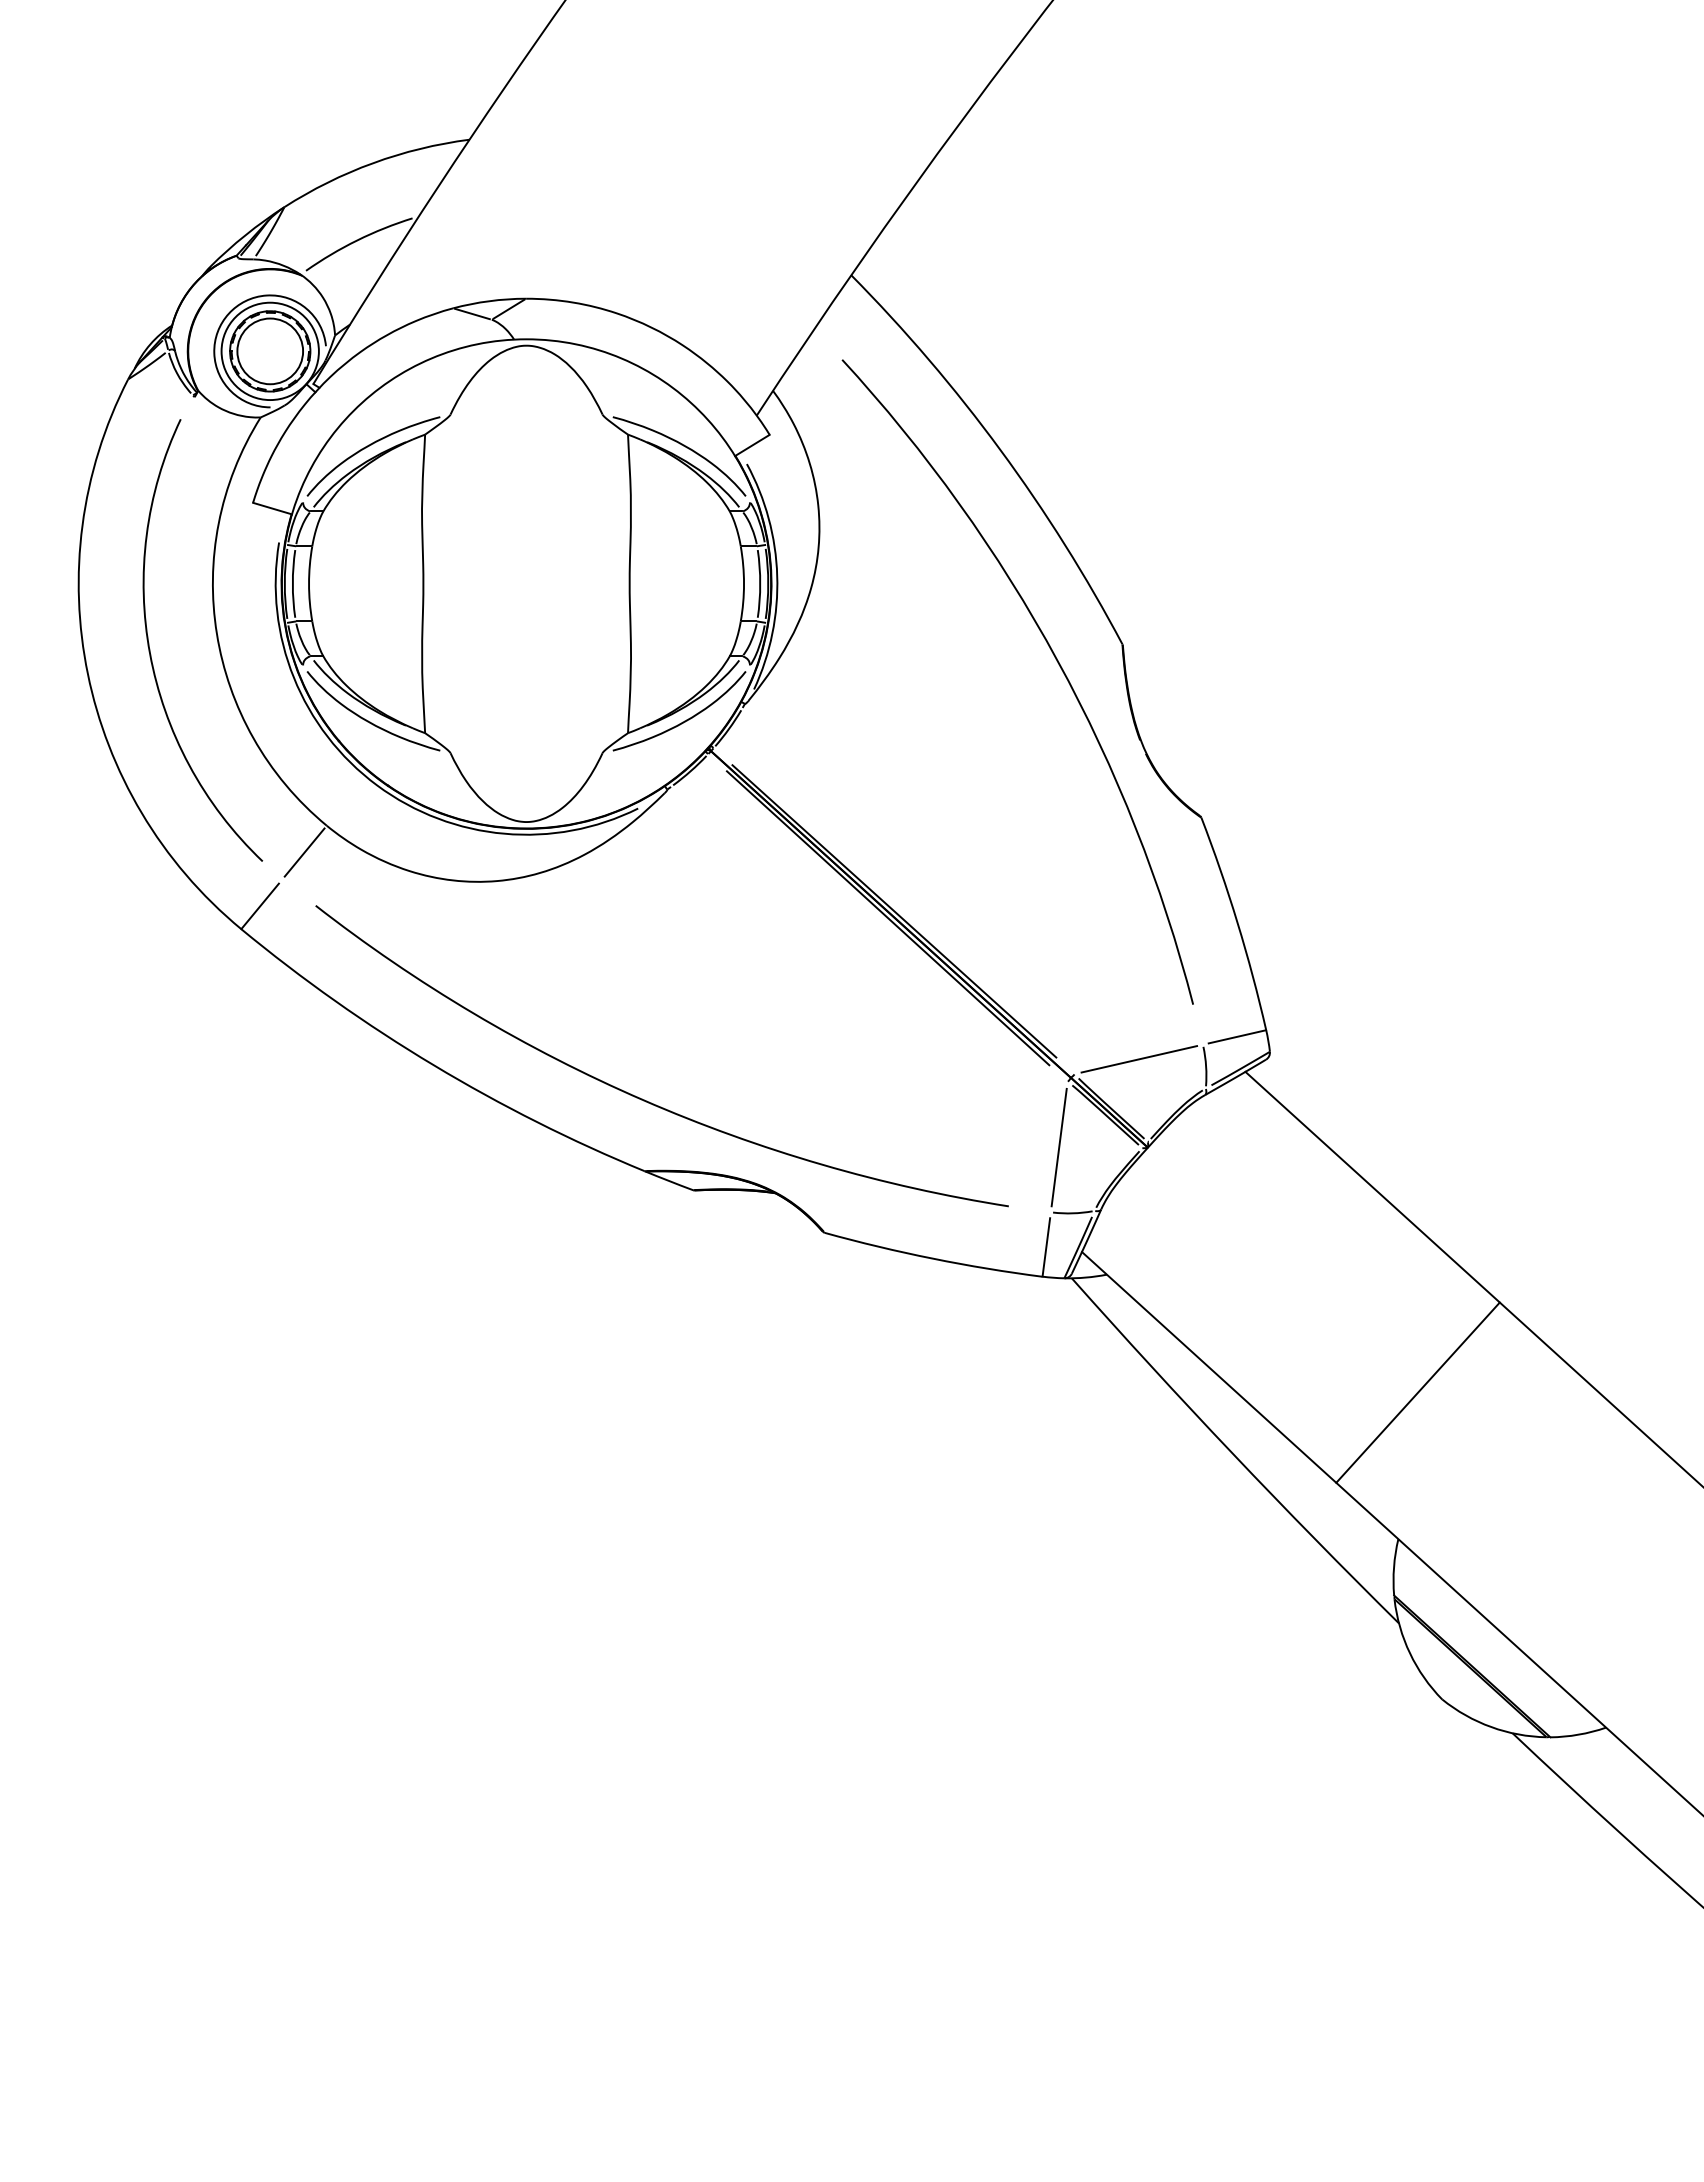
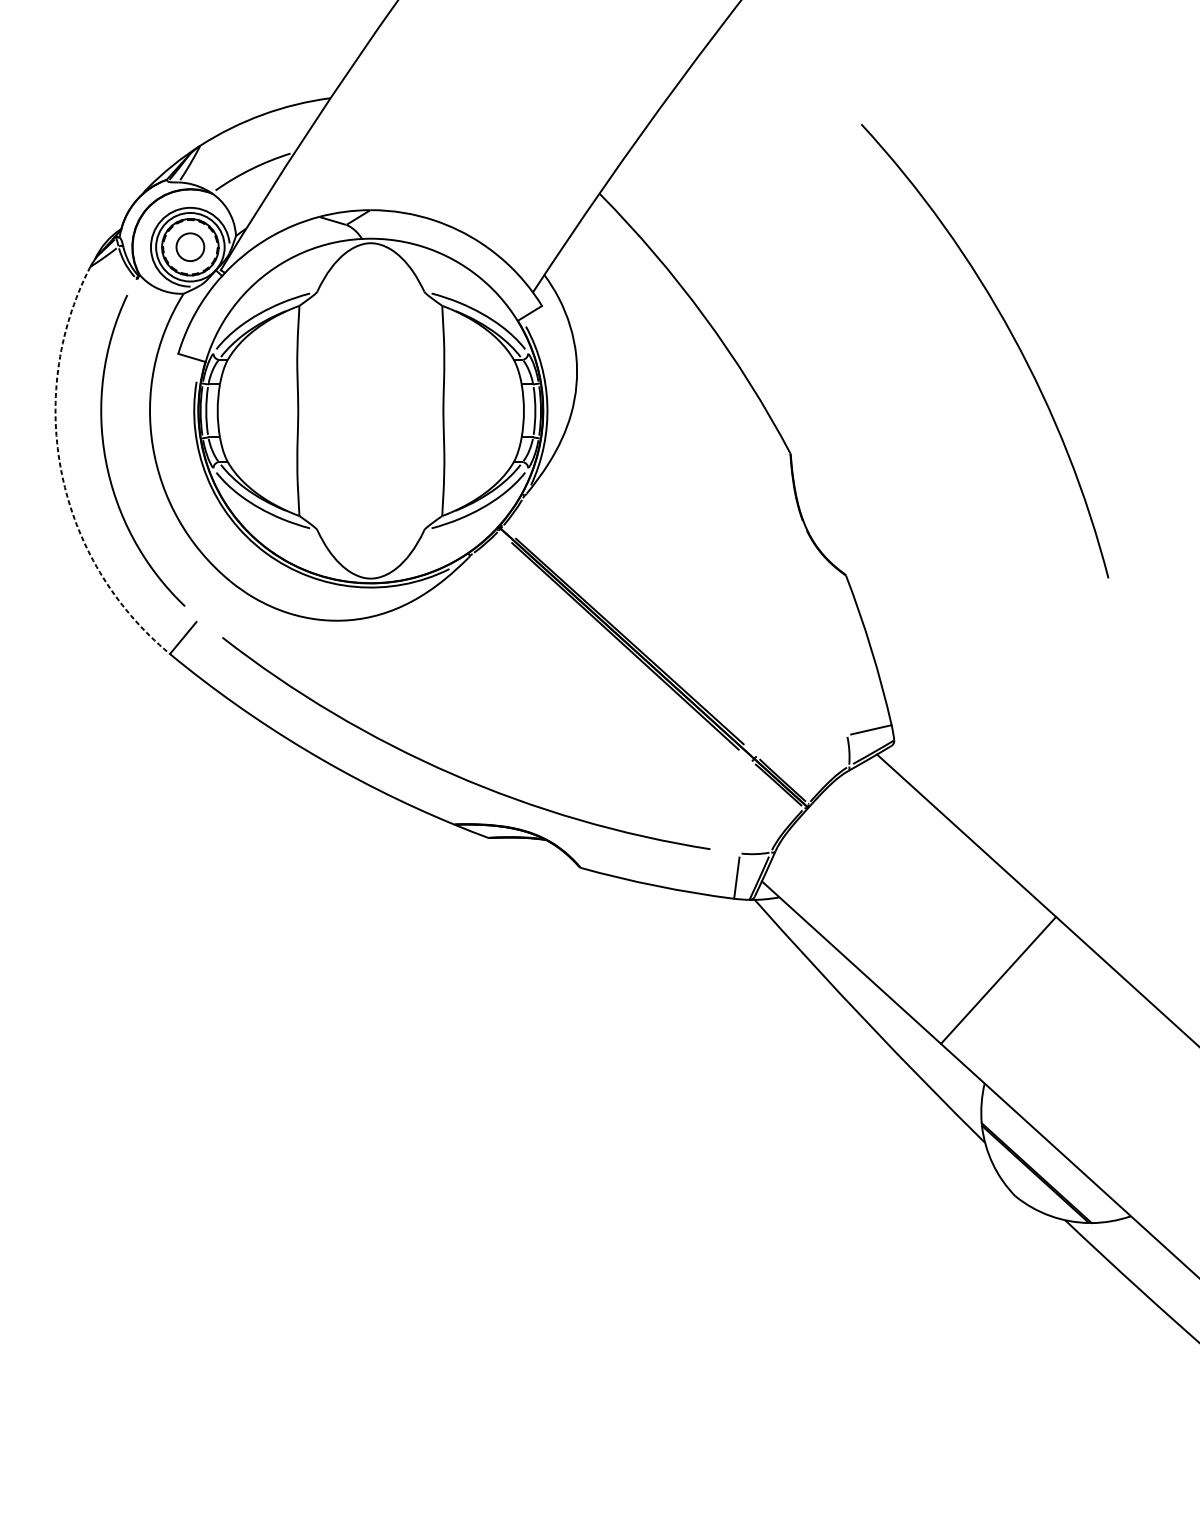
circle: (270, 351) -> (190, 247), size x0.6
arc: (1056, 661) -> (1012, 336), moved
arc: (87, 674) -> (61, 474), solid -> dashed
line: (304, 852) -> (214, 600), removed
line: (1139, 1059) -> (802, 745), removed
line: (1058, 1147) -> (745, 807), removed

